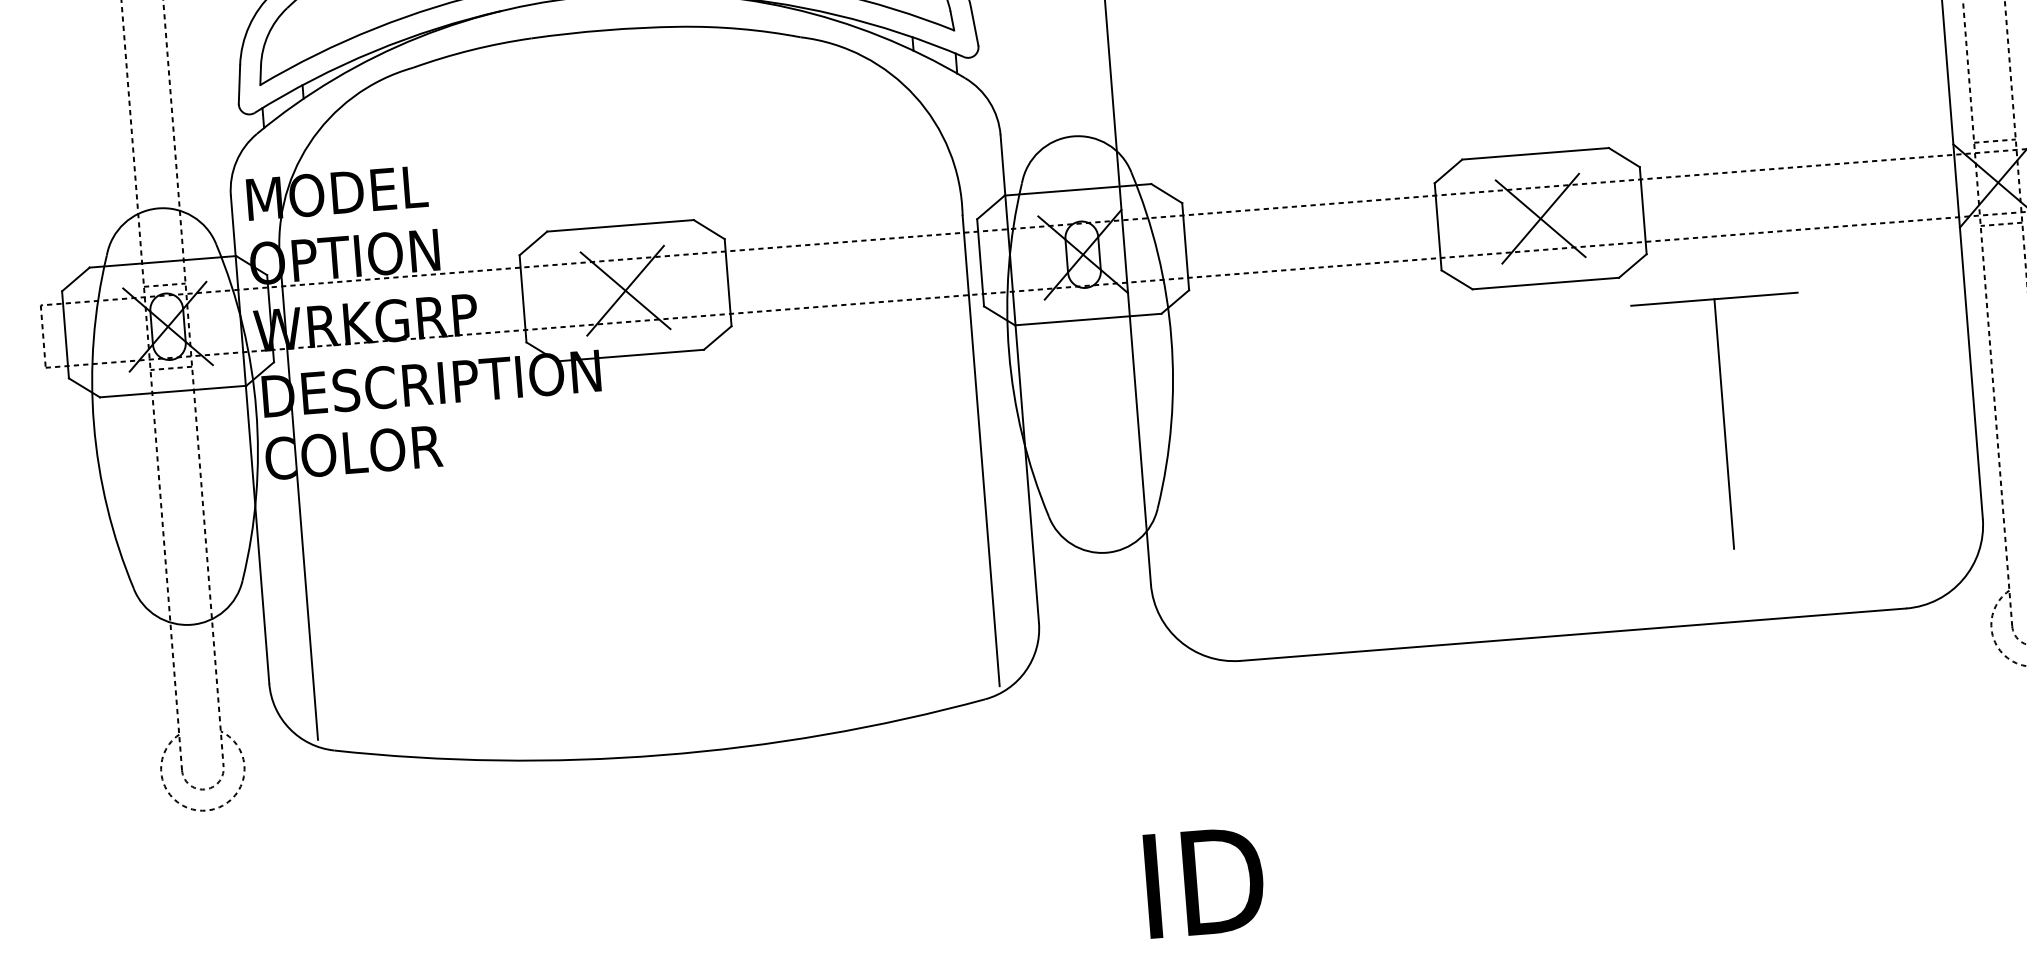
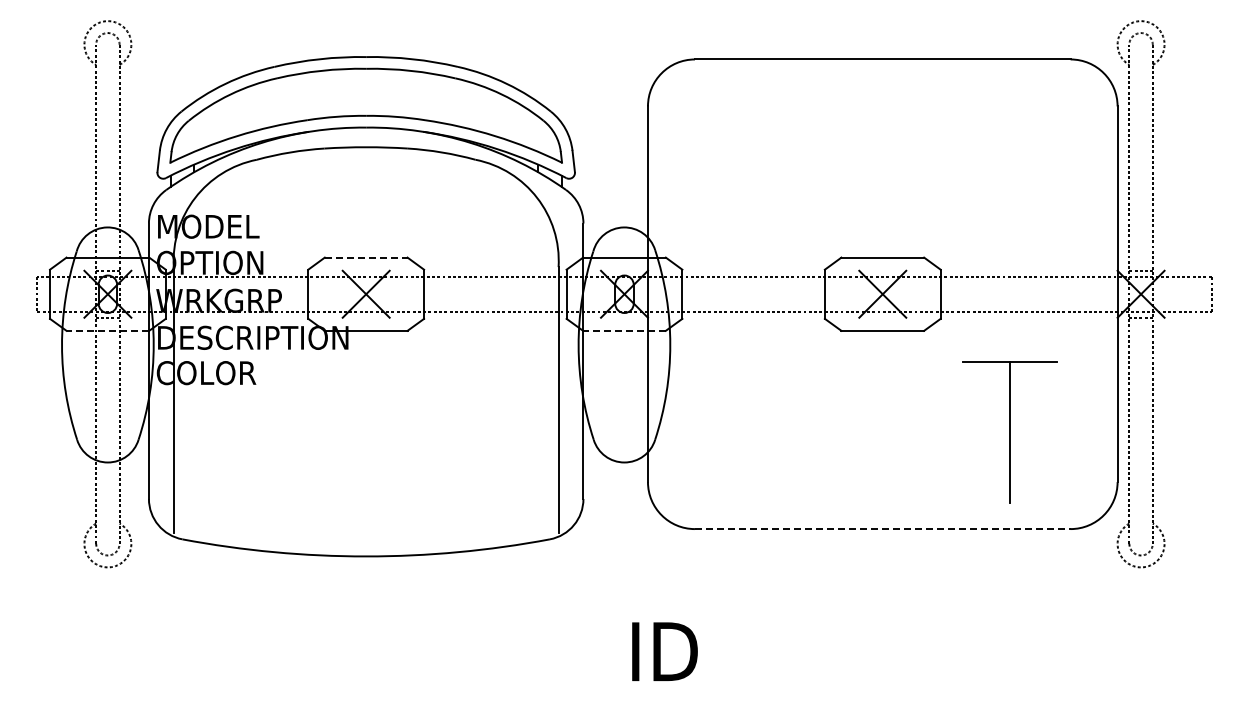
line: (621, 225) -> (366, 257), solid -> dashed
line: (1088, 318) -> (624, 330), solid -> dashed
line: (172, 390) -> (107, 330), solid -> dashed
part: (1723, 423) -> (1009, 432), moved
line: (1572, 635) -> (882, 529), solid -> dashed

